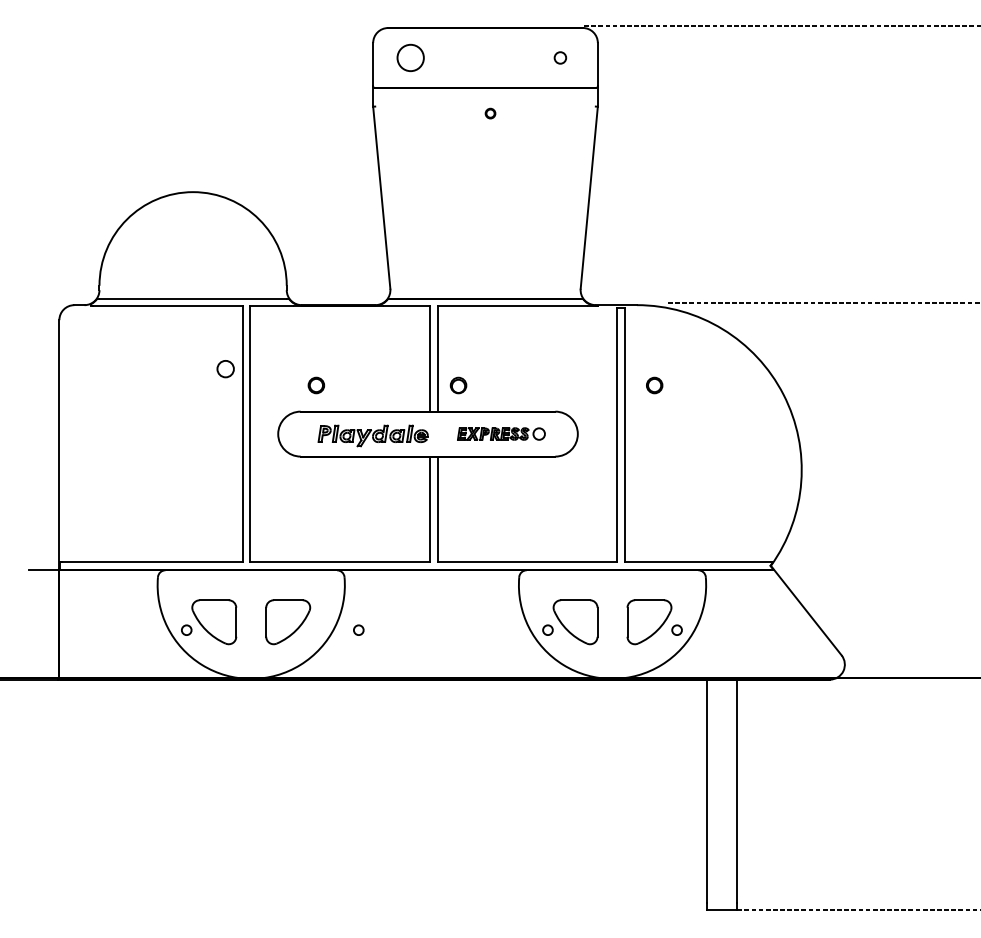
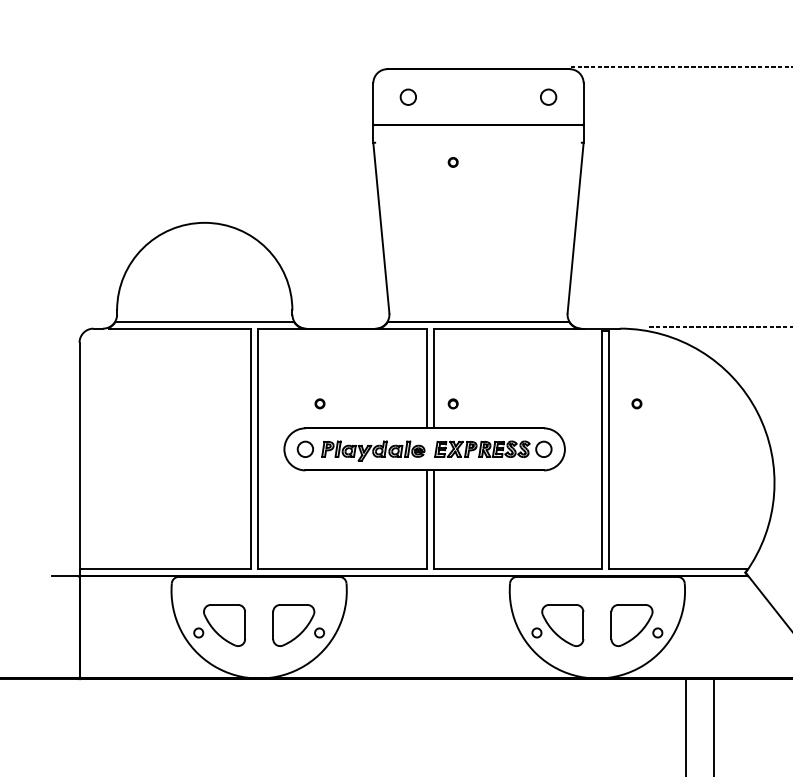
circle: (410, 57) -> (408, 96), size x0.62
circle: (560, 57) -> (548, 96), size x1.43
part: (490, 113) -> (453, 162), moved
circle: (225, 369) -> (305, 449), moved
part: (315, 385) -> (319, 403), size x0.62
part: (458, 385) -> (453, 403), size x0.62
part: (654, 385) -> (636, 403), size x0.62
part: (501, 433) -> (493, 448), size x1.43
circle: (358, 629) -> (319, 632), moved

